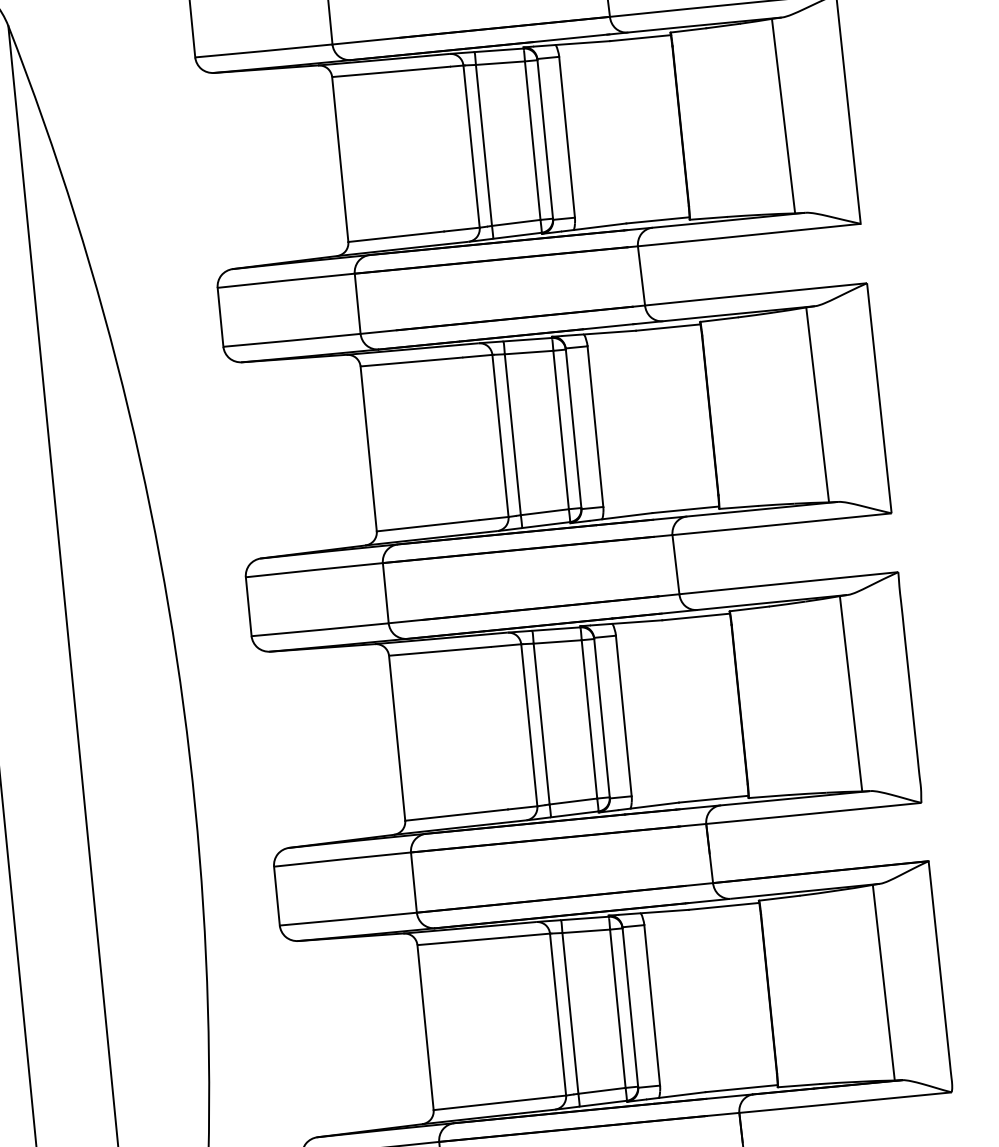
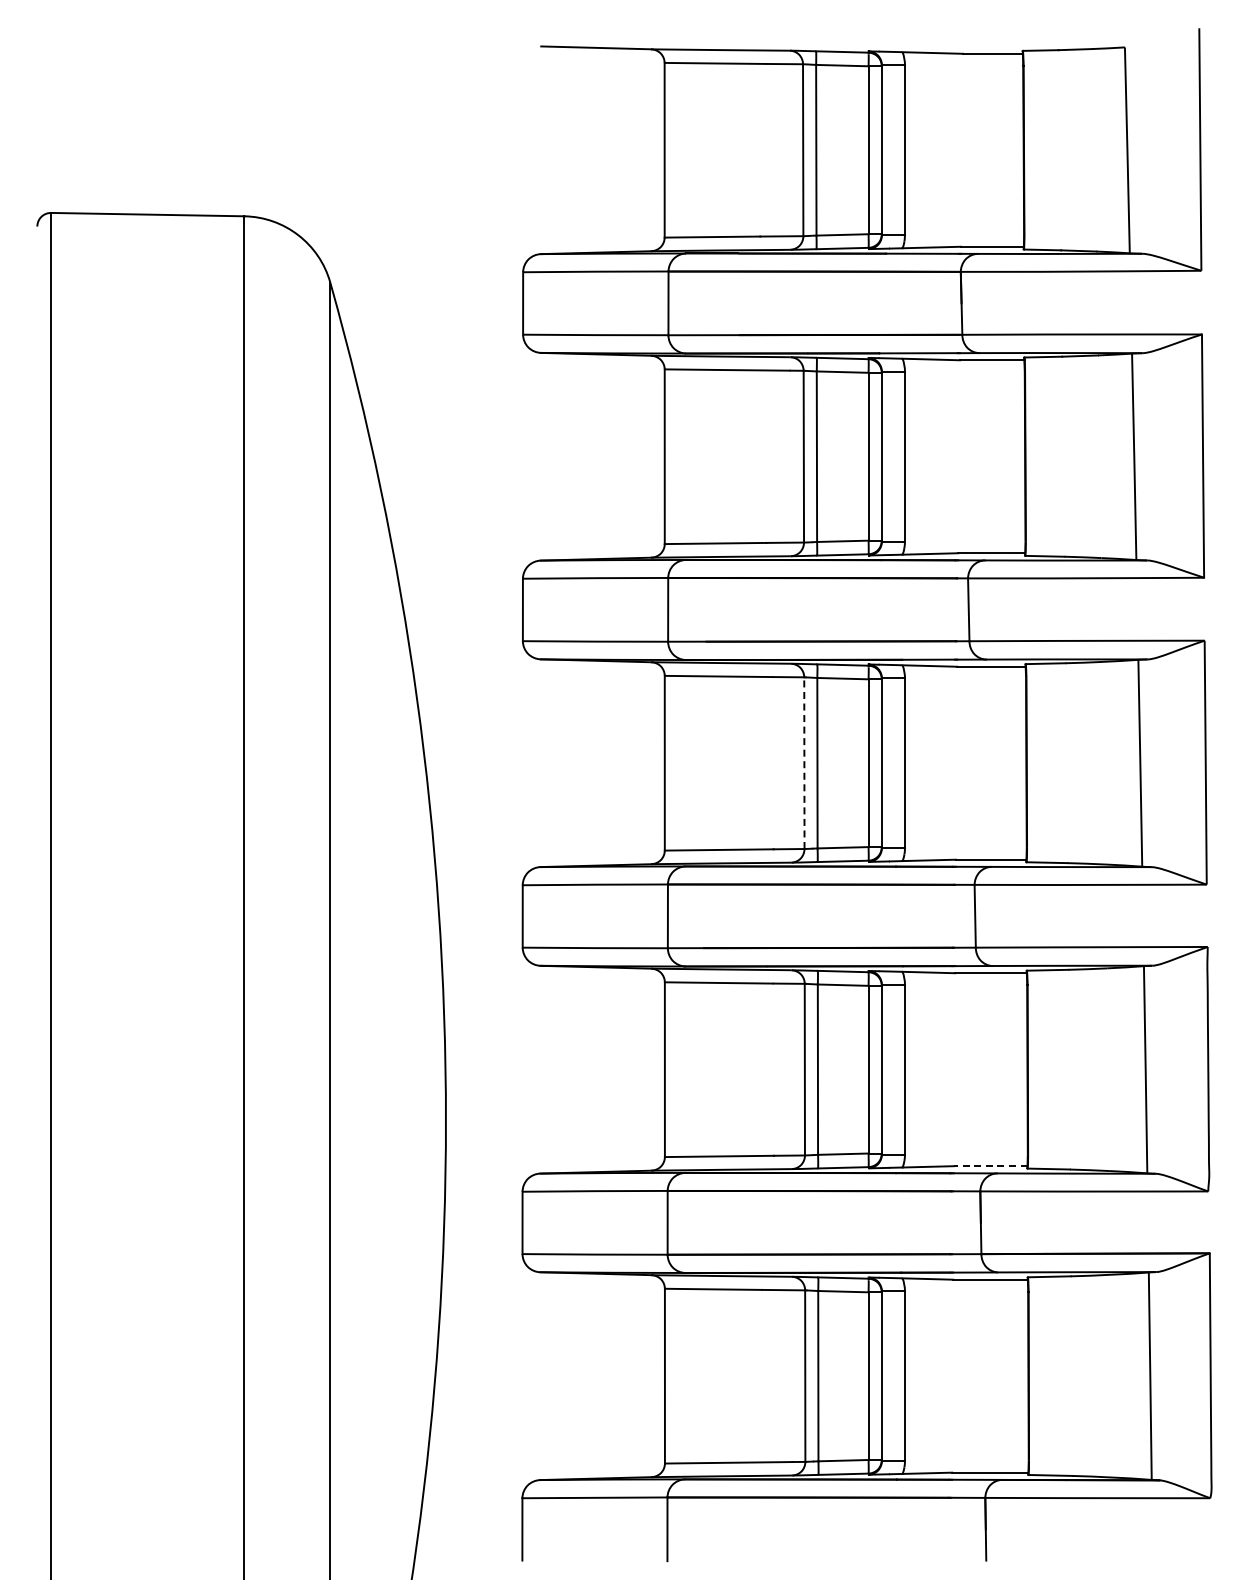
line: (500, 436) -> (804, 763), solid -> dashed
line: (713, 799) -> (990, 1166), solid -> dashed

